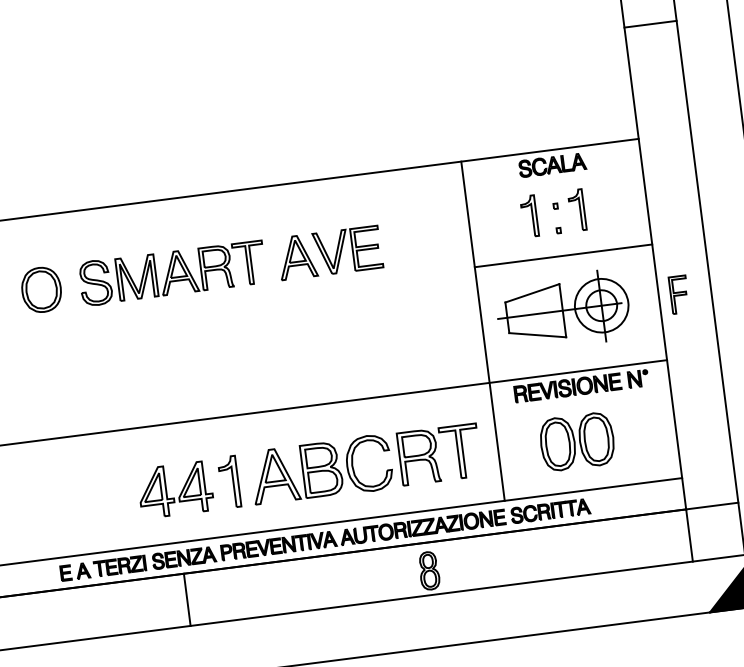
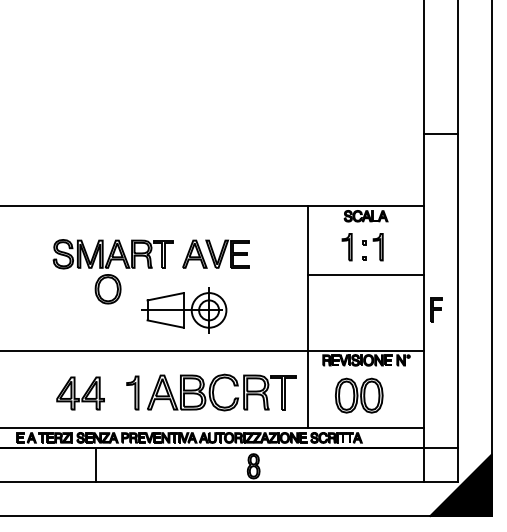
part: (40, 290) -> (107, 289), moved
part: (564, 310) -> (184, 310), moved
part: (175, 489) -> (80, 393), moved

